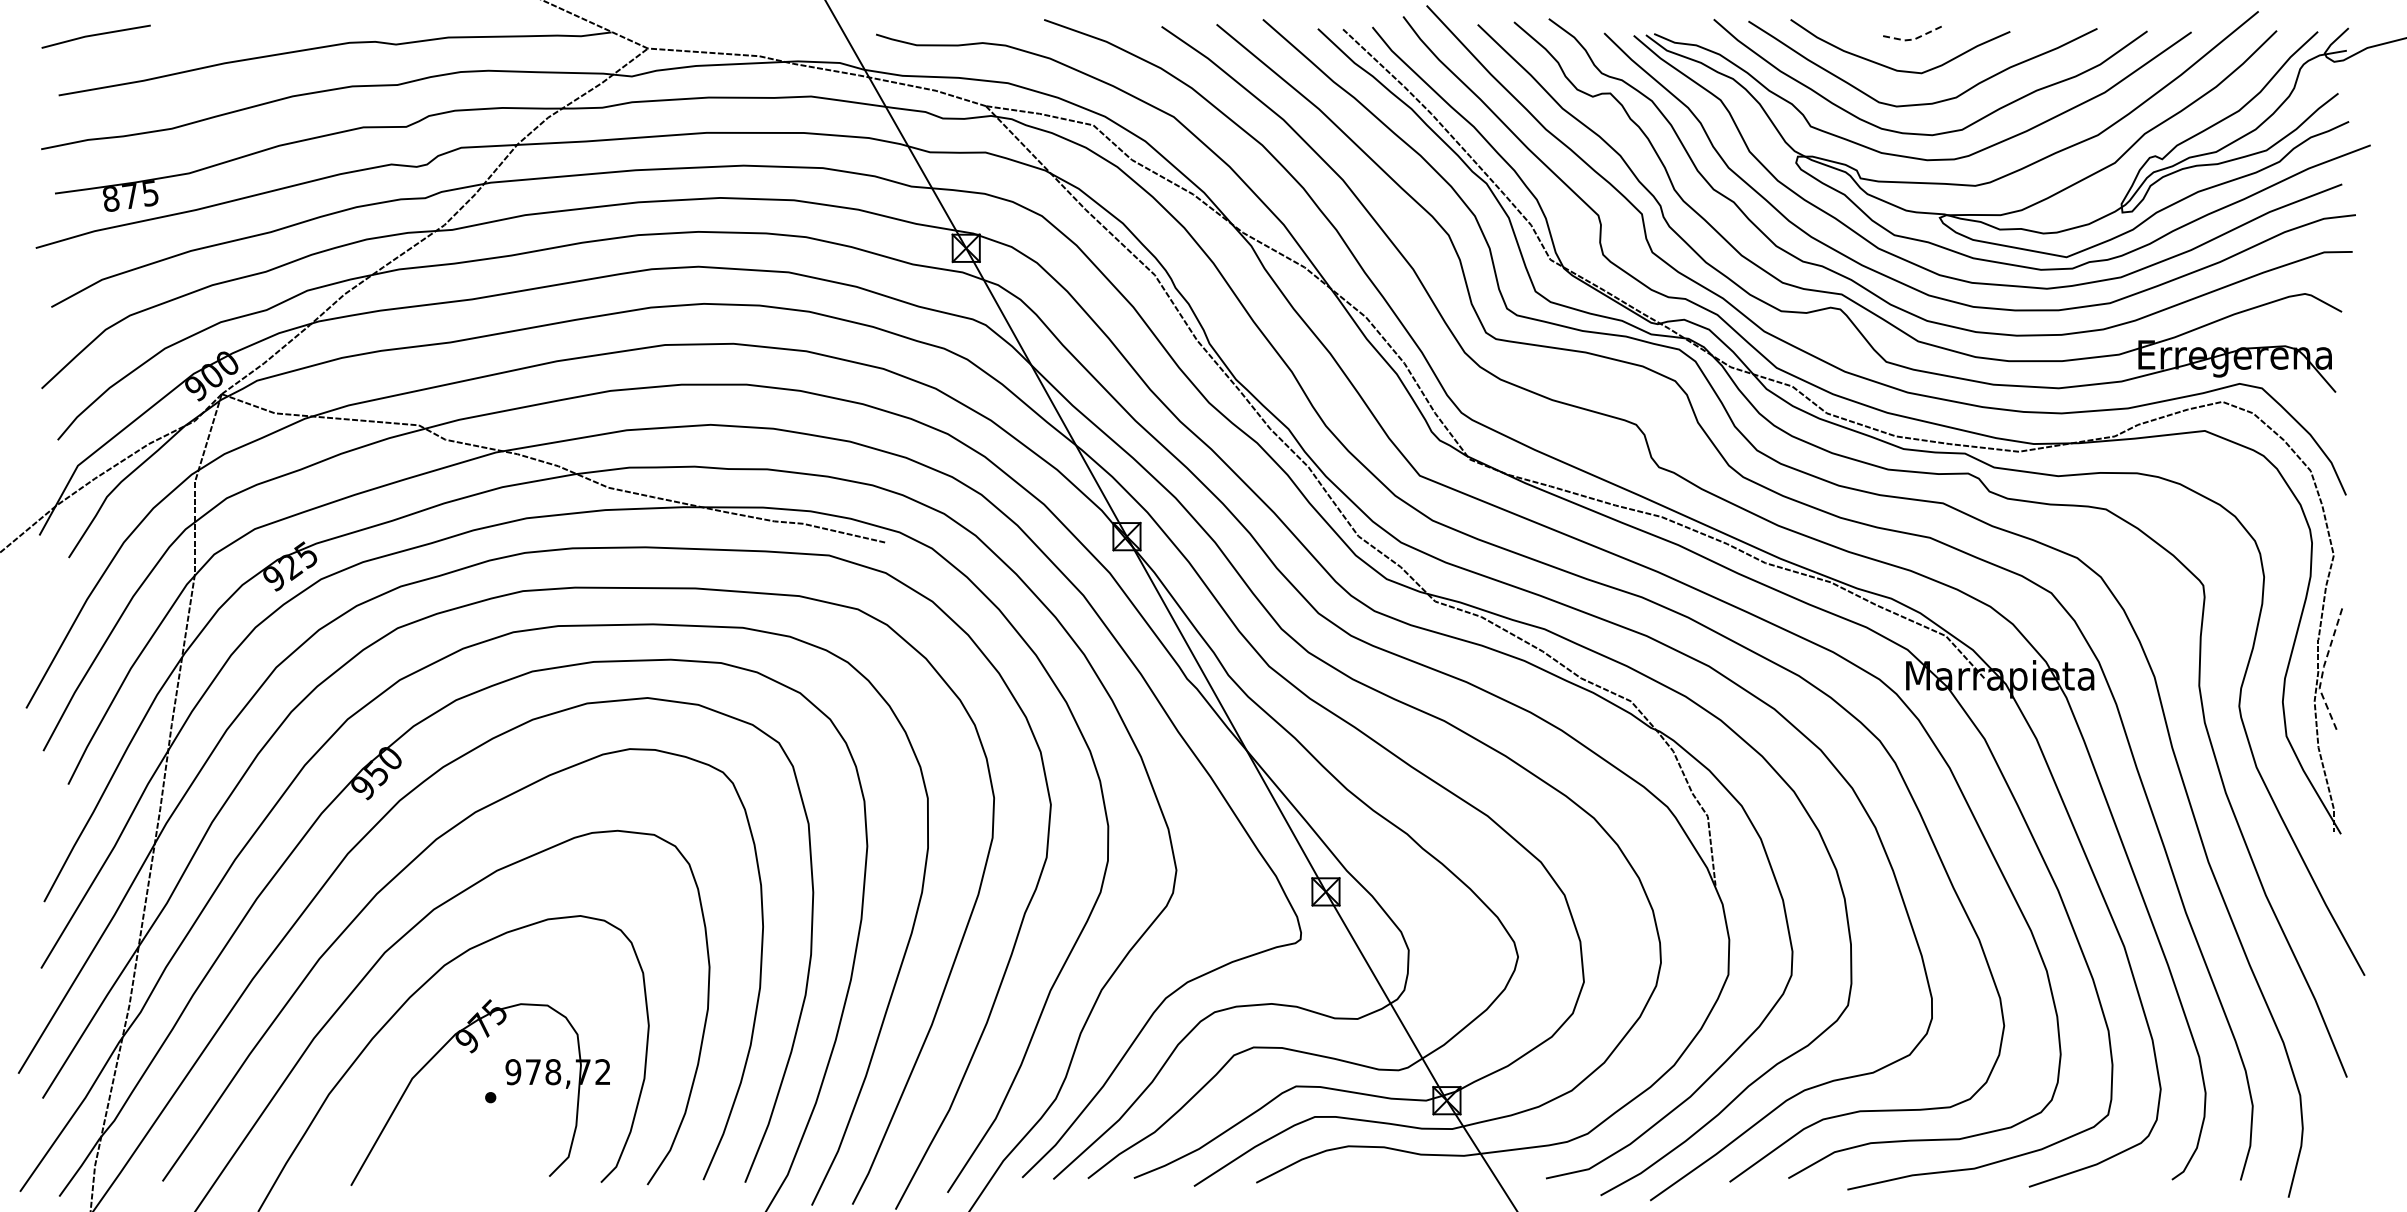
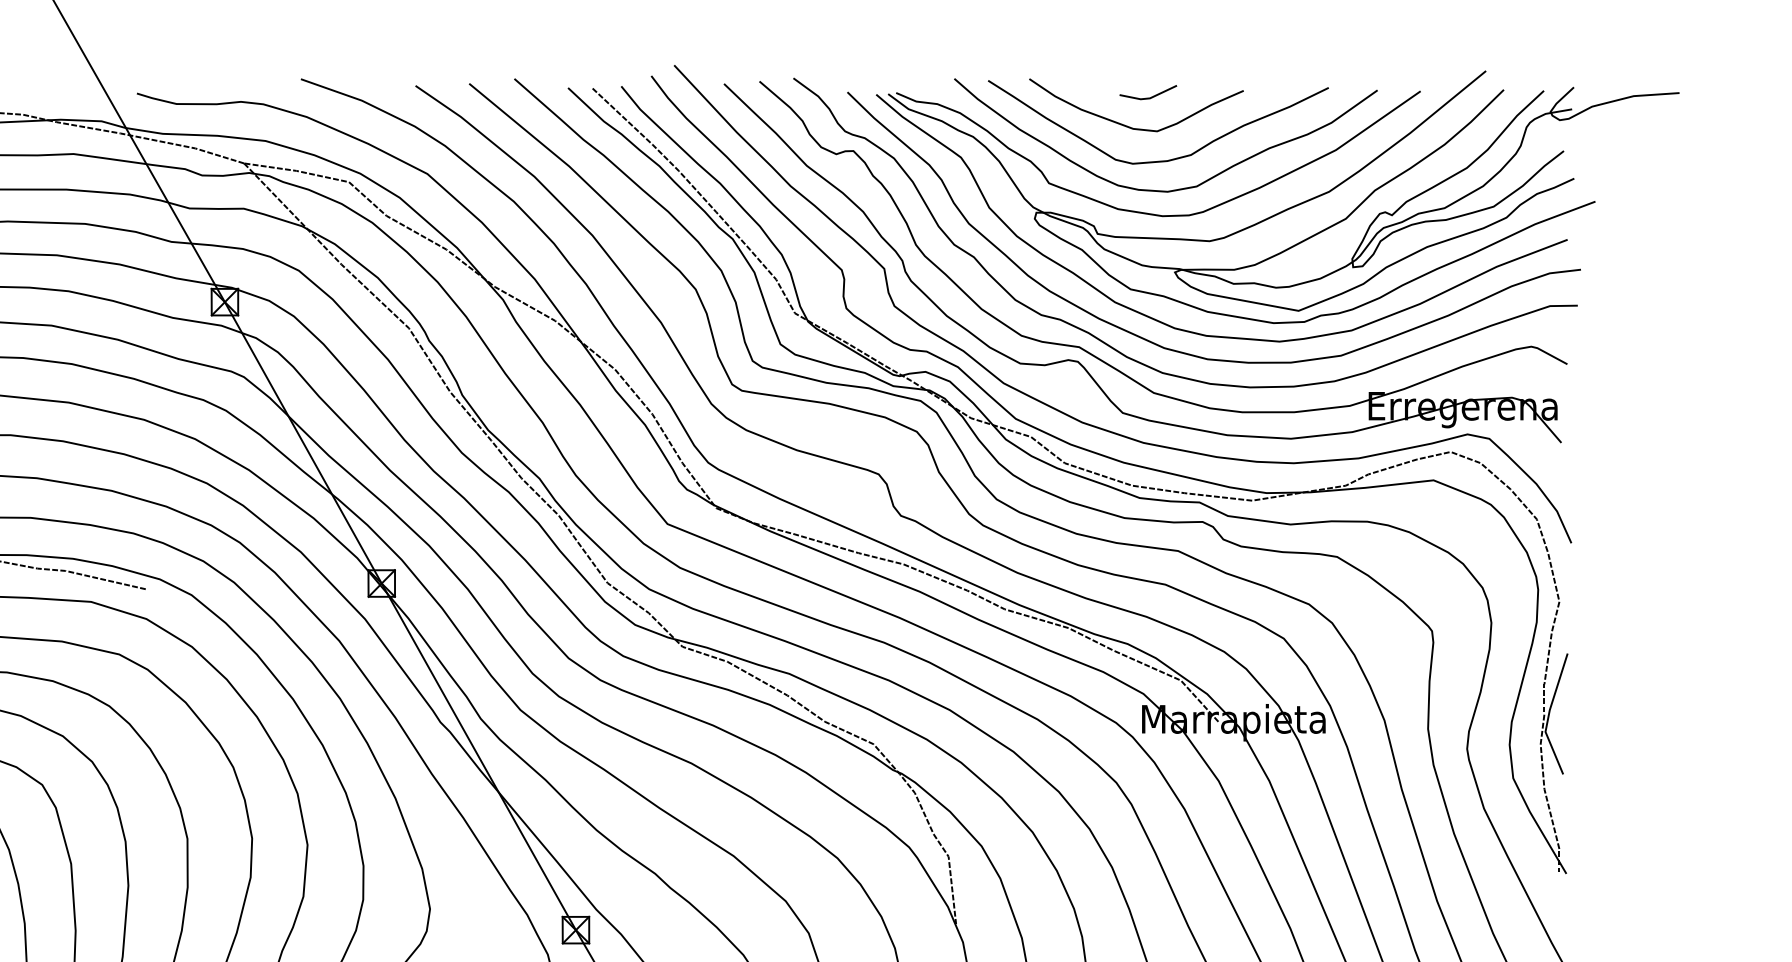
line: (1913, 39) -> (1149, 98), dashed -> solid
line: (2323, 671) -> (1549, 715), dashed -> solid

